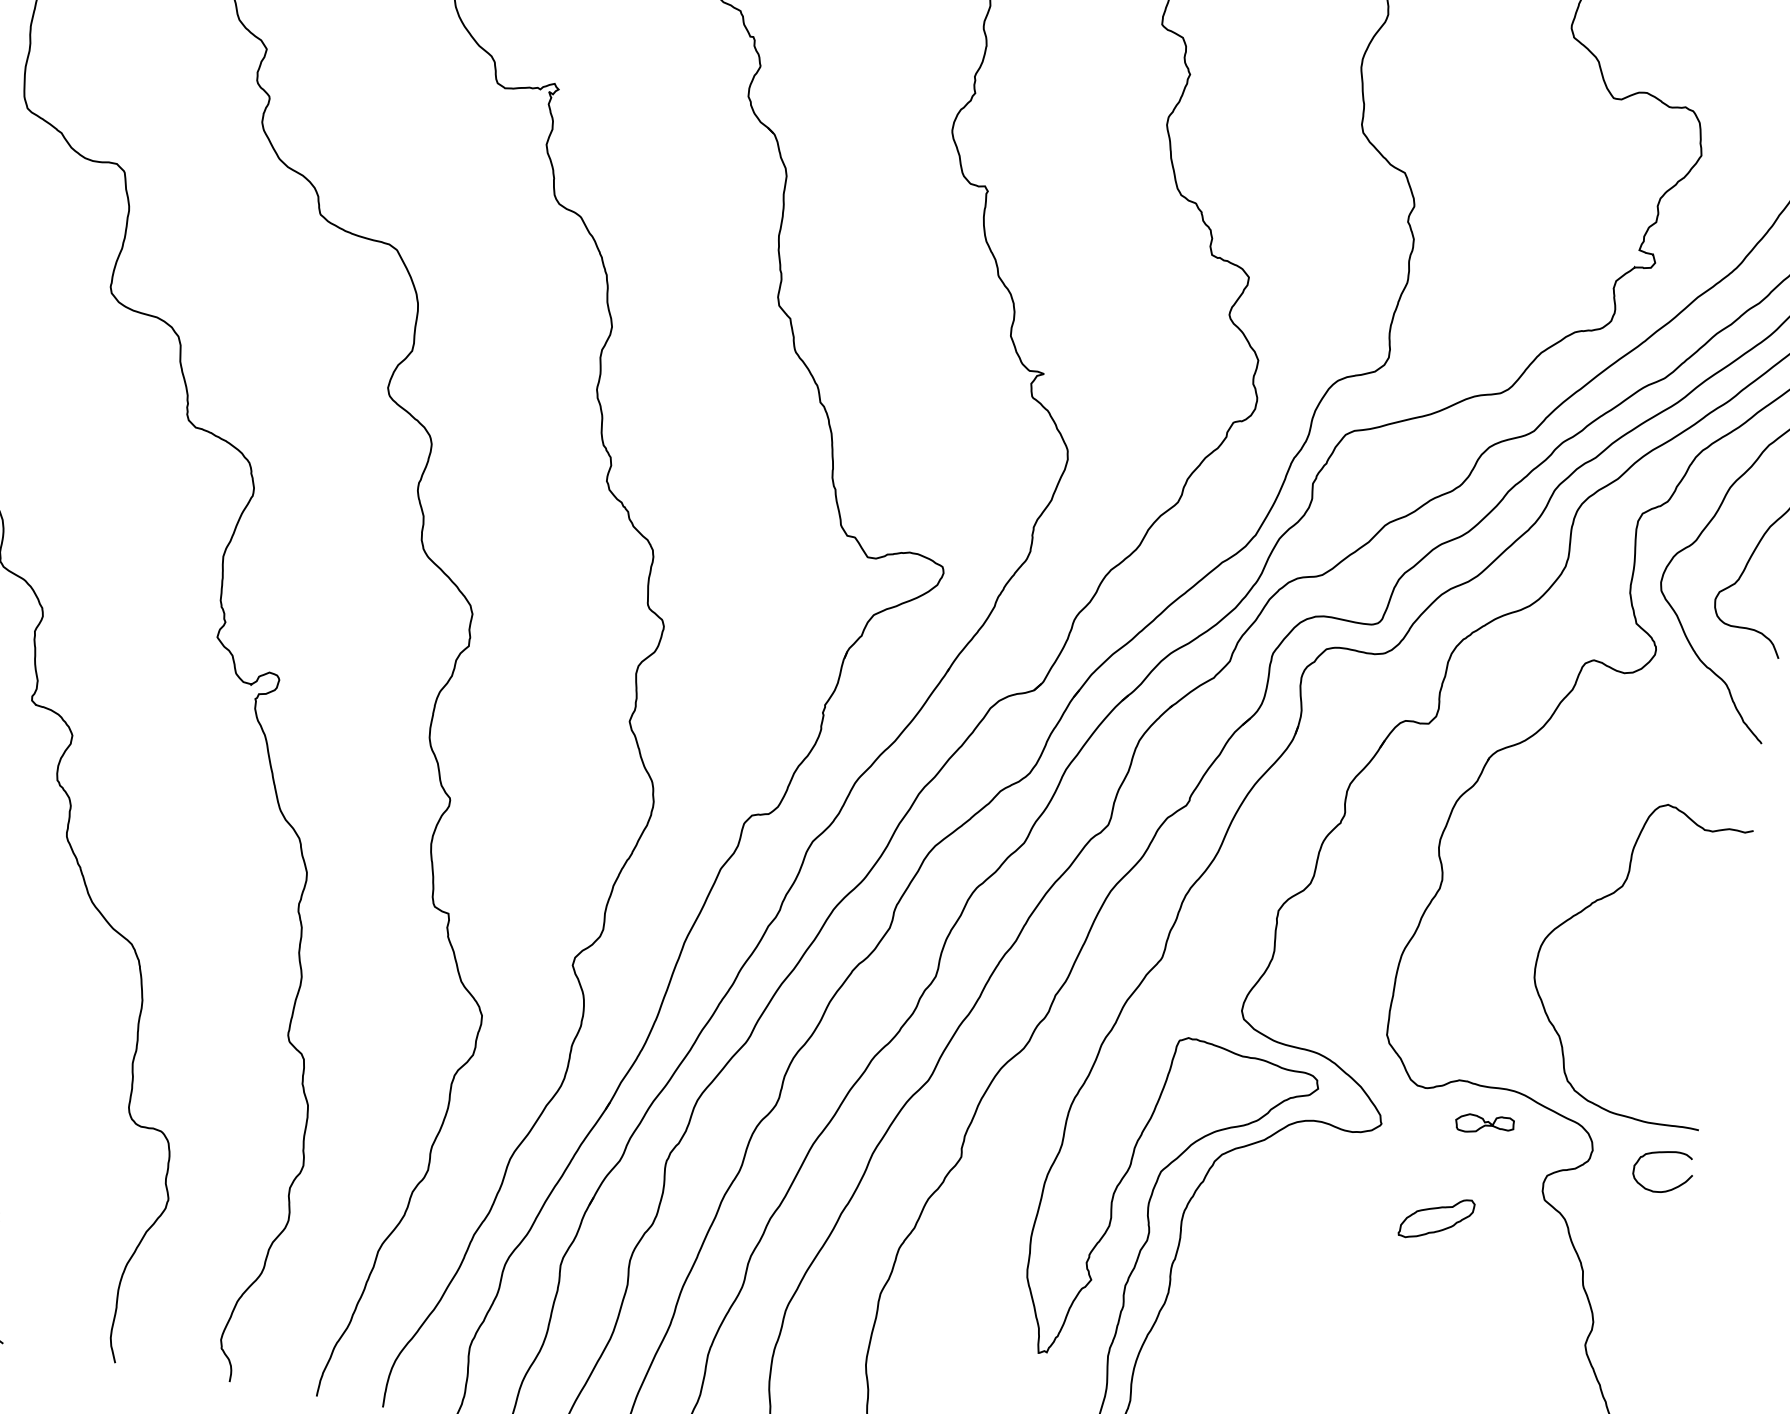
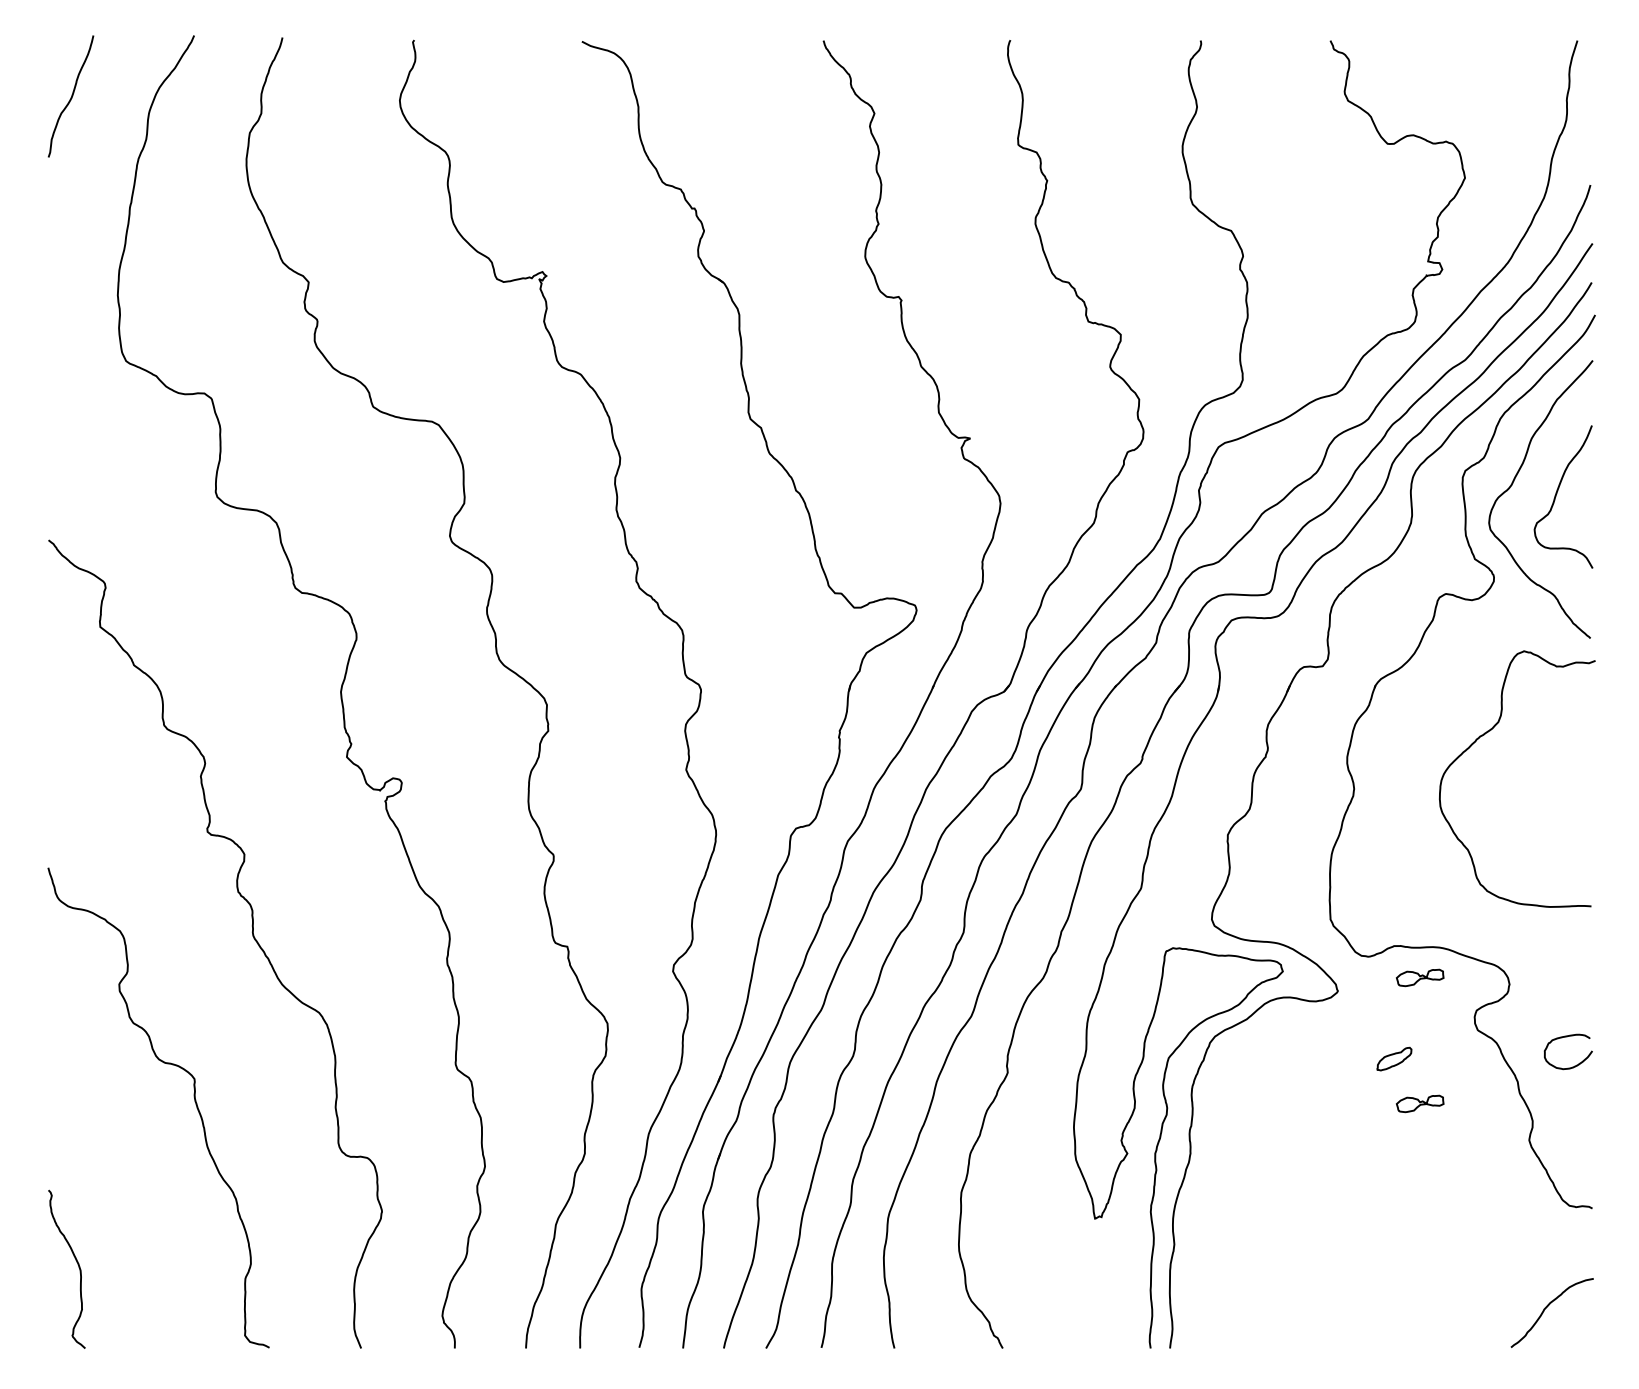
curve: (1606, 897) -> (1487, 733), moved
curve: (1658, 1153) -> (1562, 1038), moved
part: (1437, 1217) -> (1394, 1058), size x0.6
part: (1459, 1278) -> (1420, 1103), added

